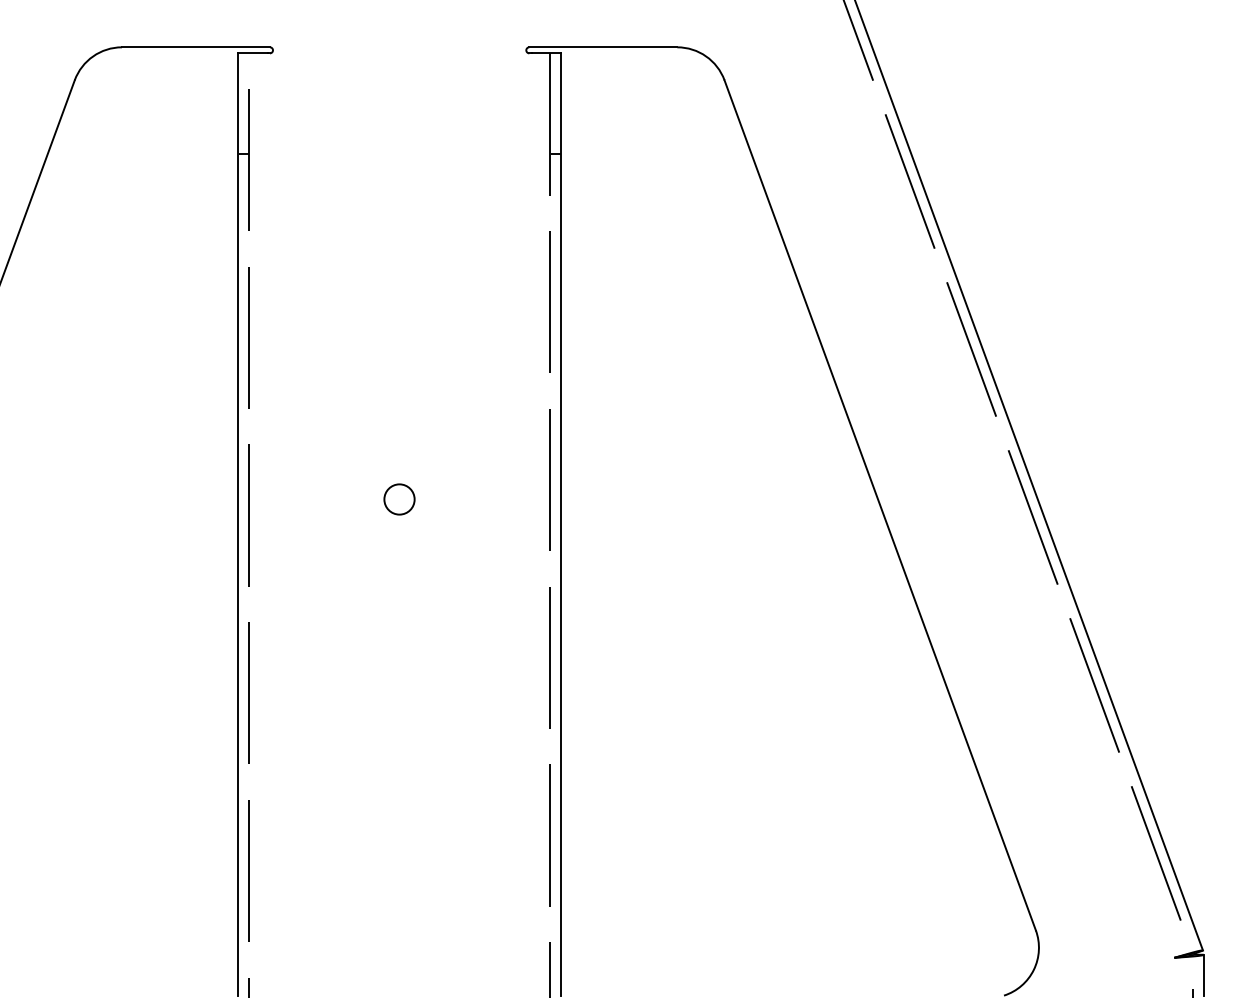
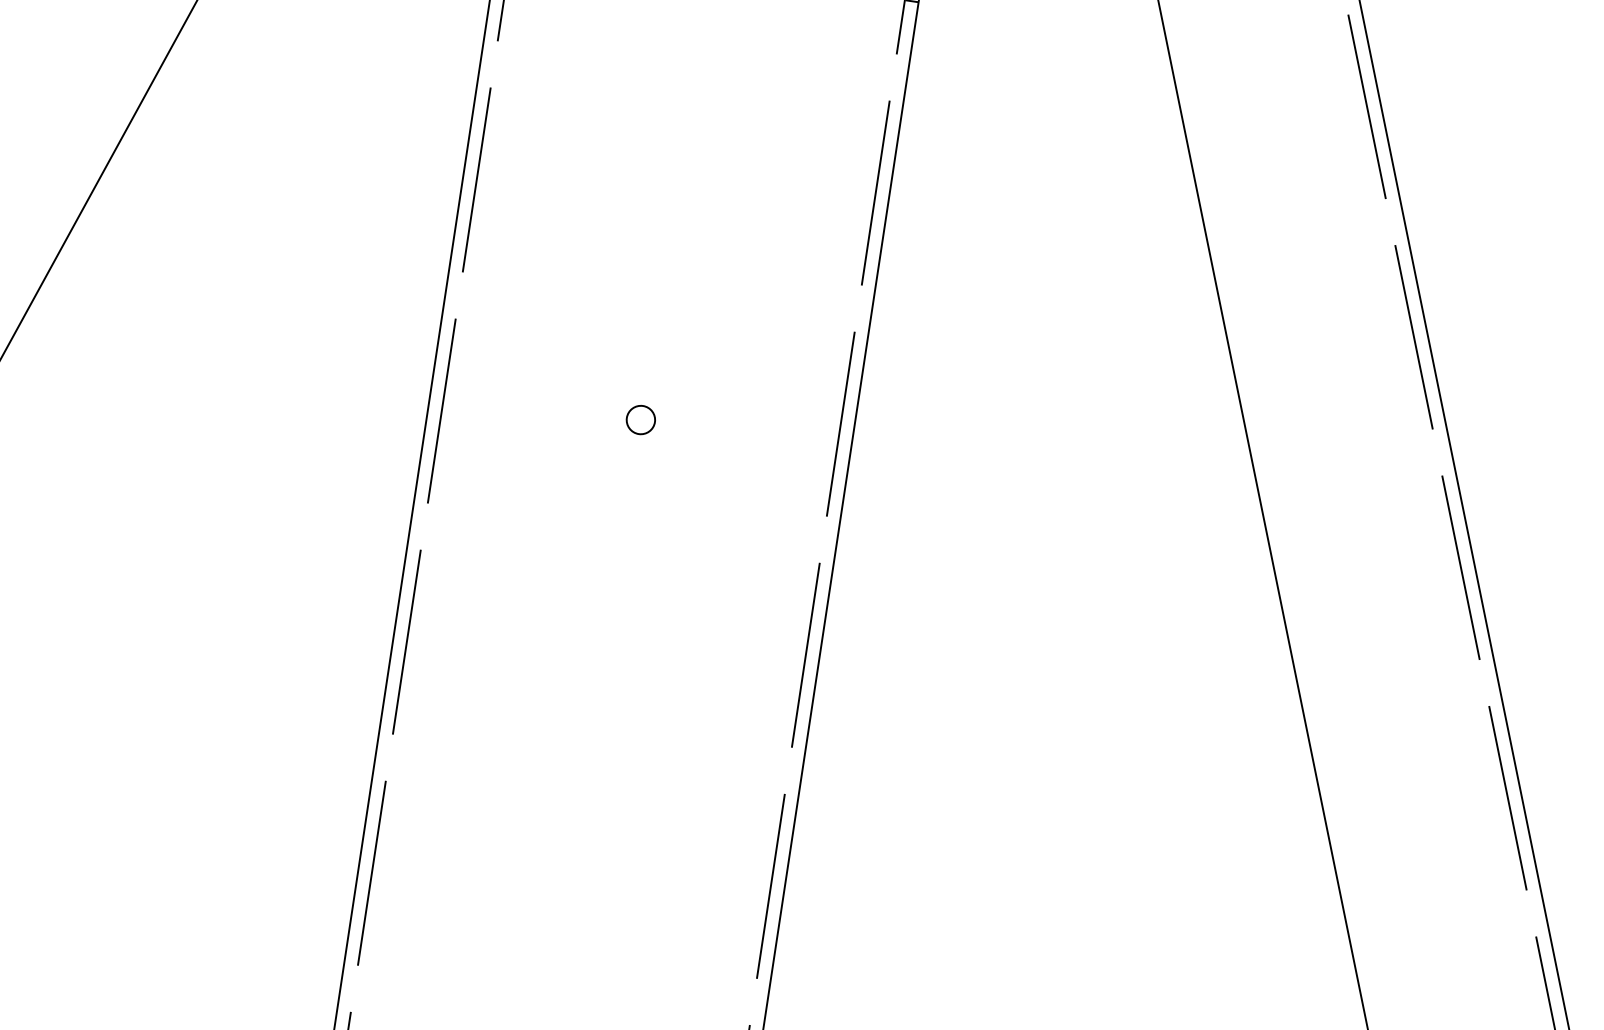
circle: (399, 499) -> (640, 419), size x0.71

